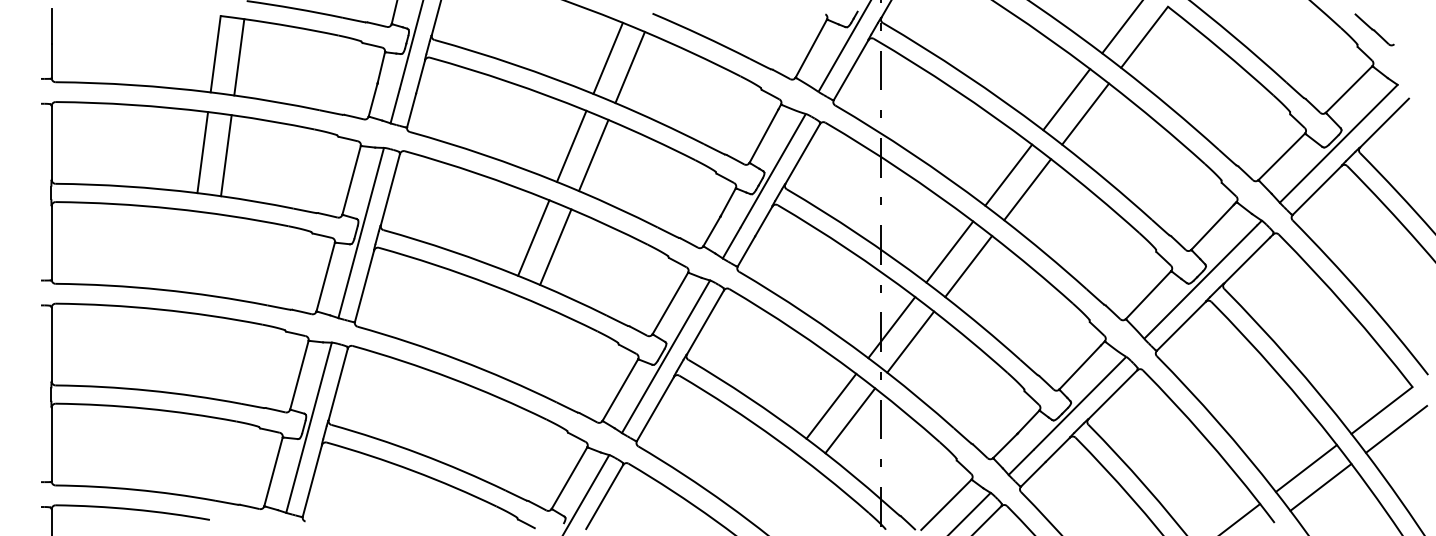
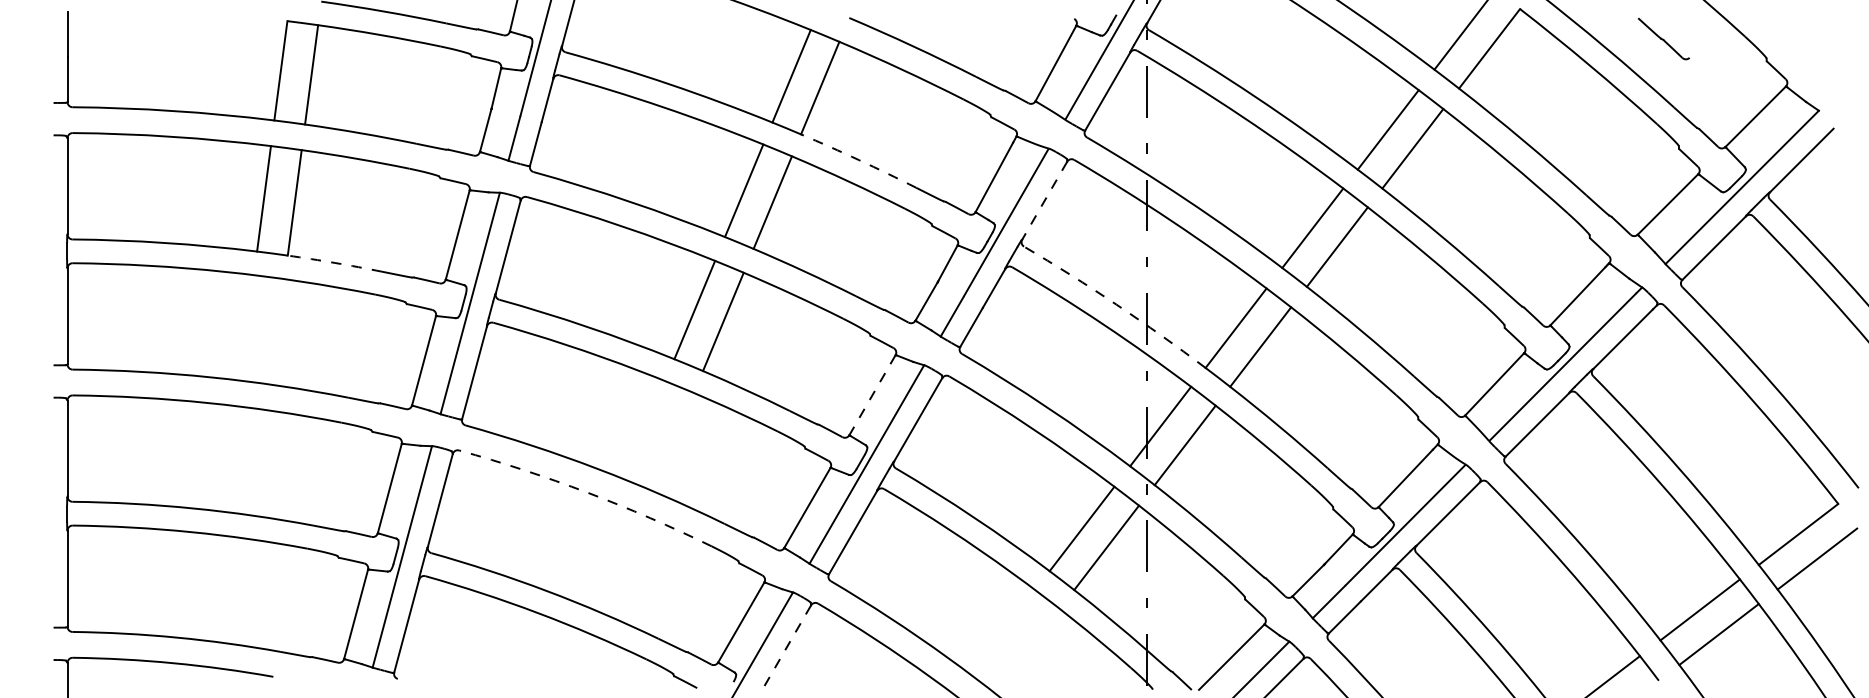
part: (1374, 29) -> (1663, 38), moved
arc: (660, 123) -> (859, 160), solid -> dashed
line: (802, 153) -> (1044, 200), solid -> dashed
arc: (257, 201) -> (335, 262), solid -> dashed
arc: (857, 233) -> (1116, 304), solid -> dashed
line: (670, 303) -> (872, 395), solid -> dashed
arc: (451, 378) -> (587, 492), solid -> dashed
line: (604, 497) -> (786, 647), solid -> dashed

